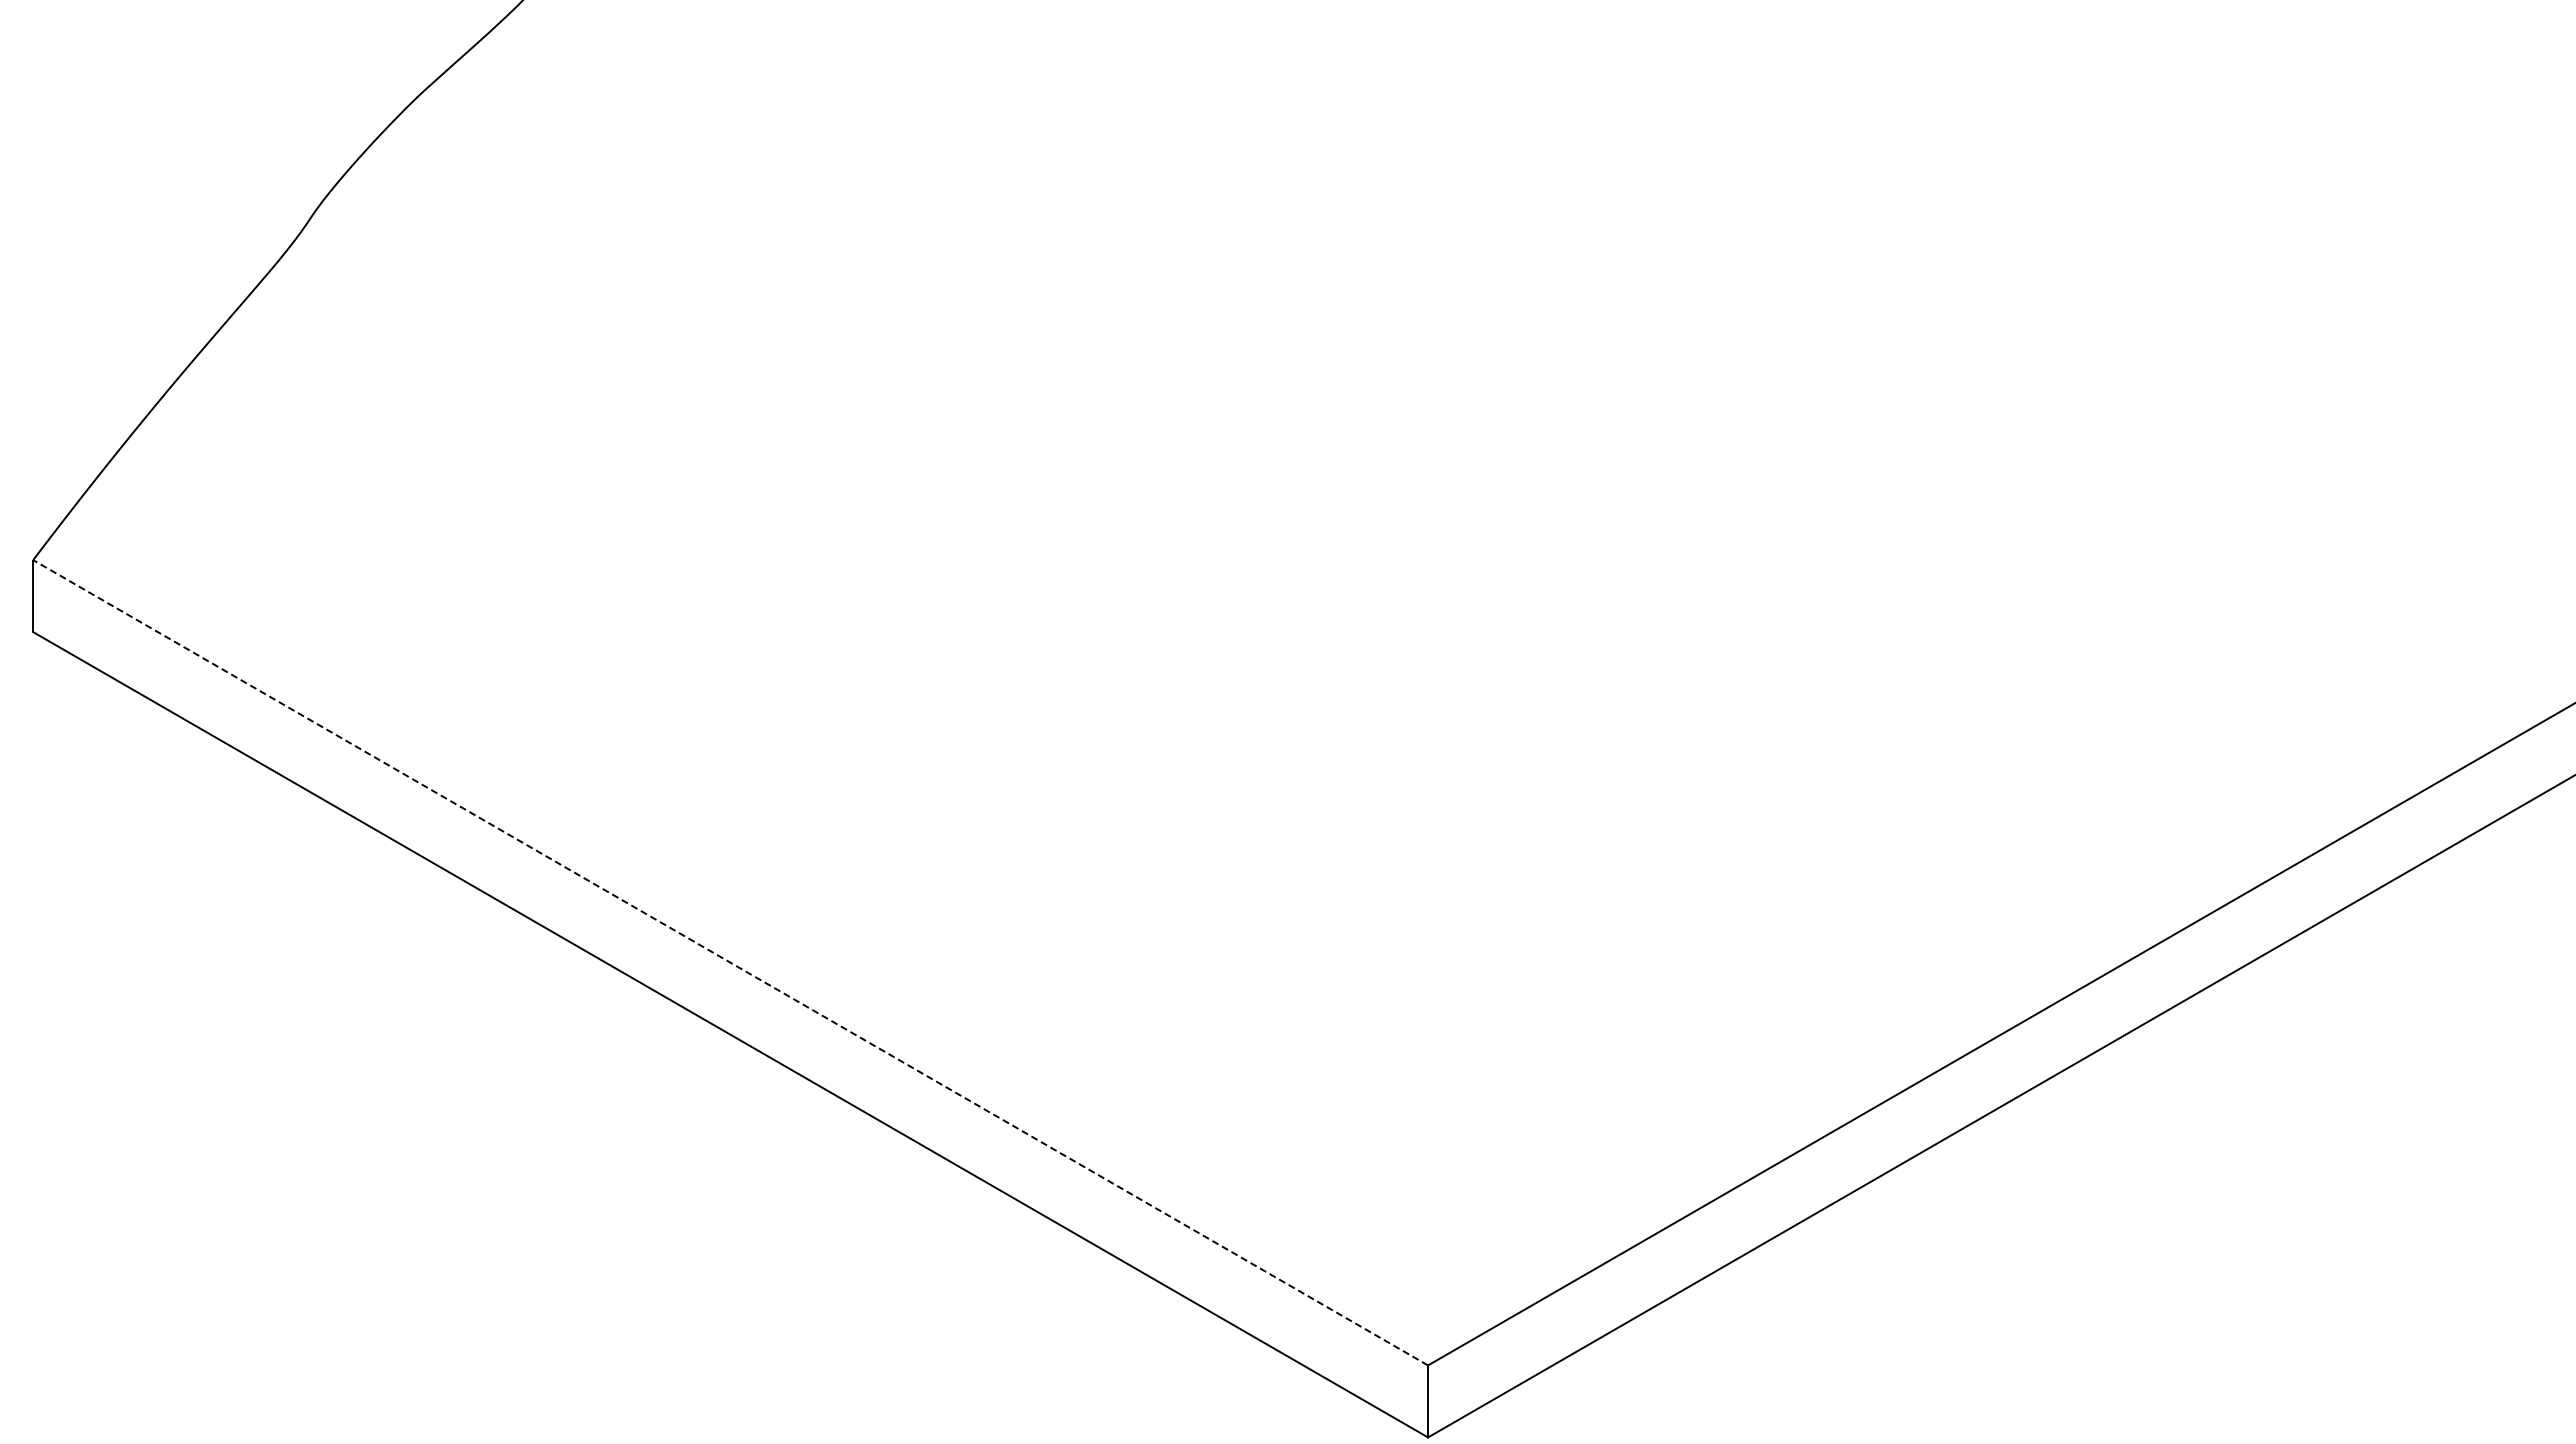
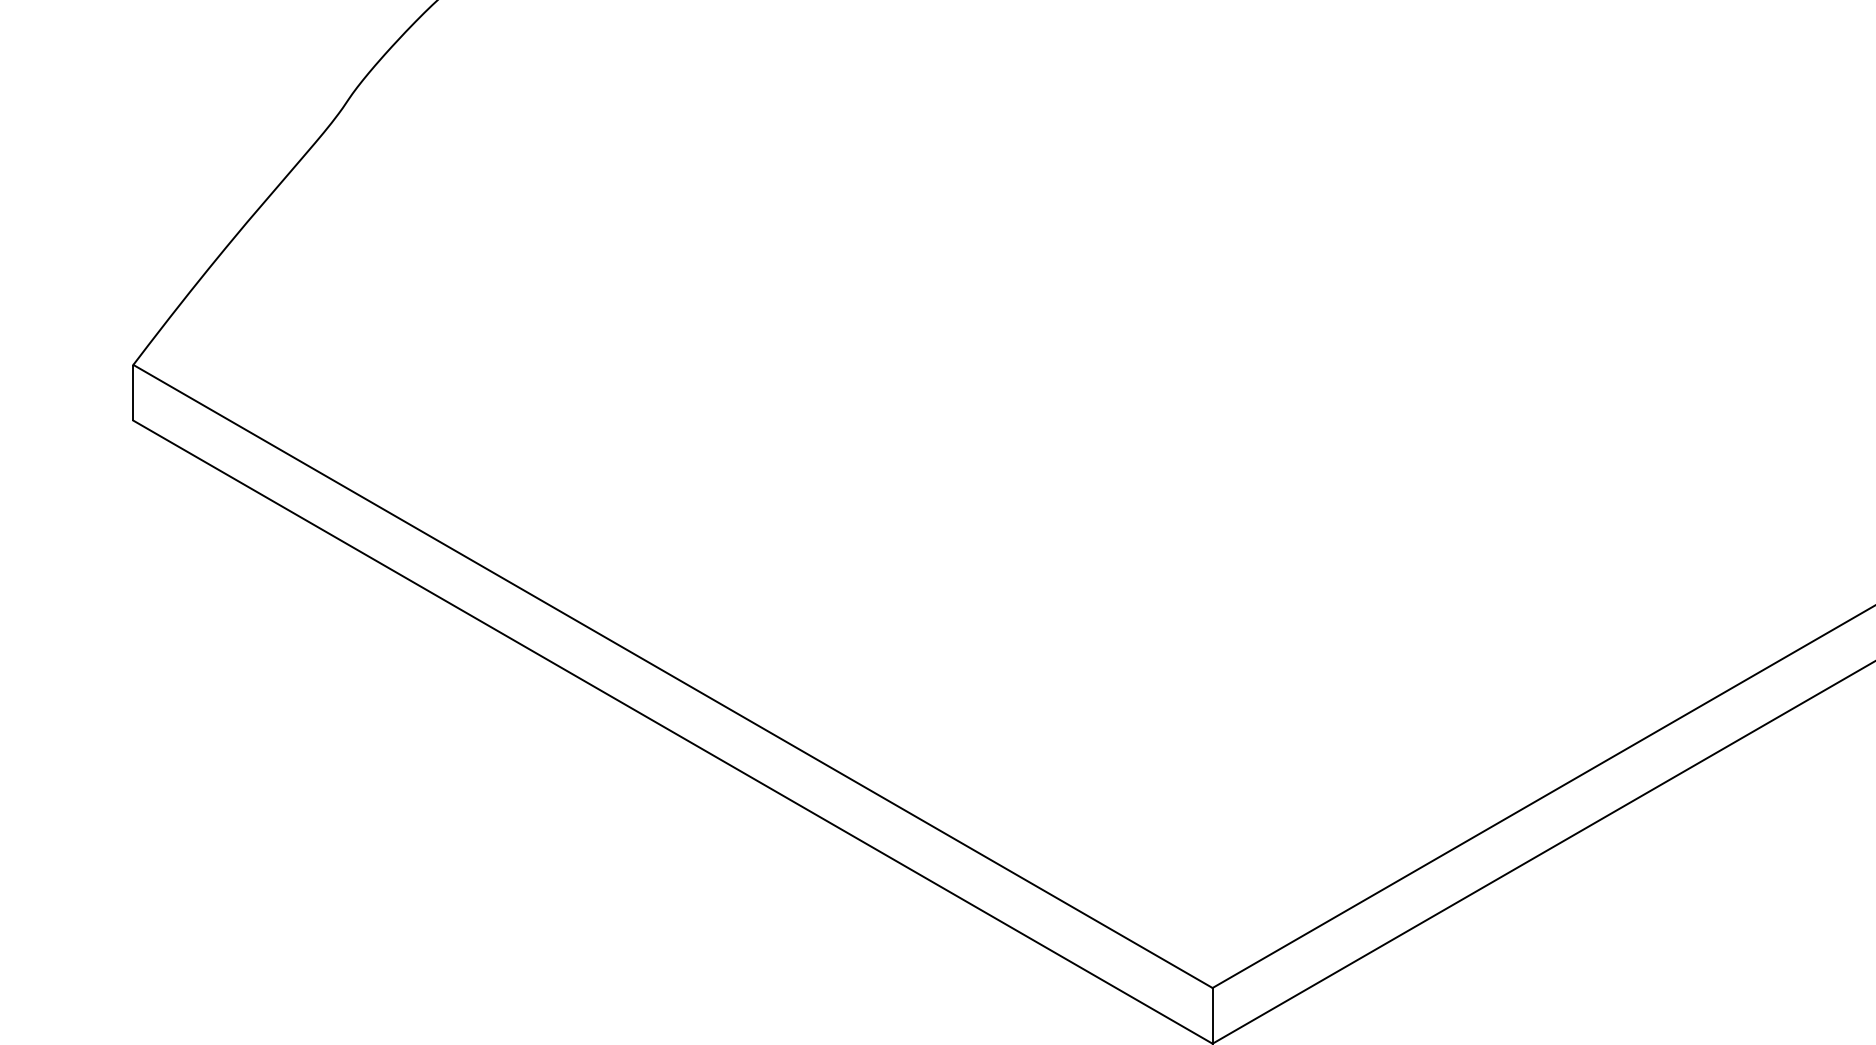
line: (730, 962) -> (672, 676), dashed -> solid

